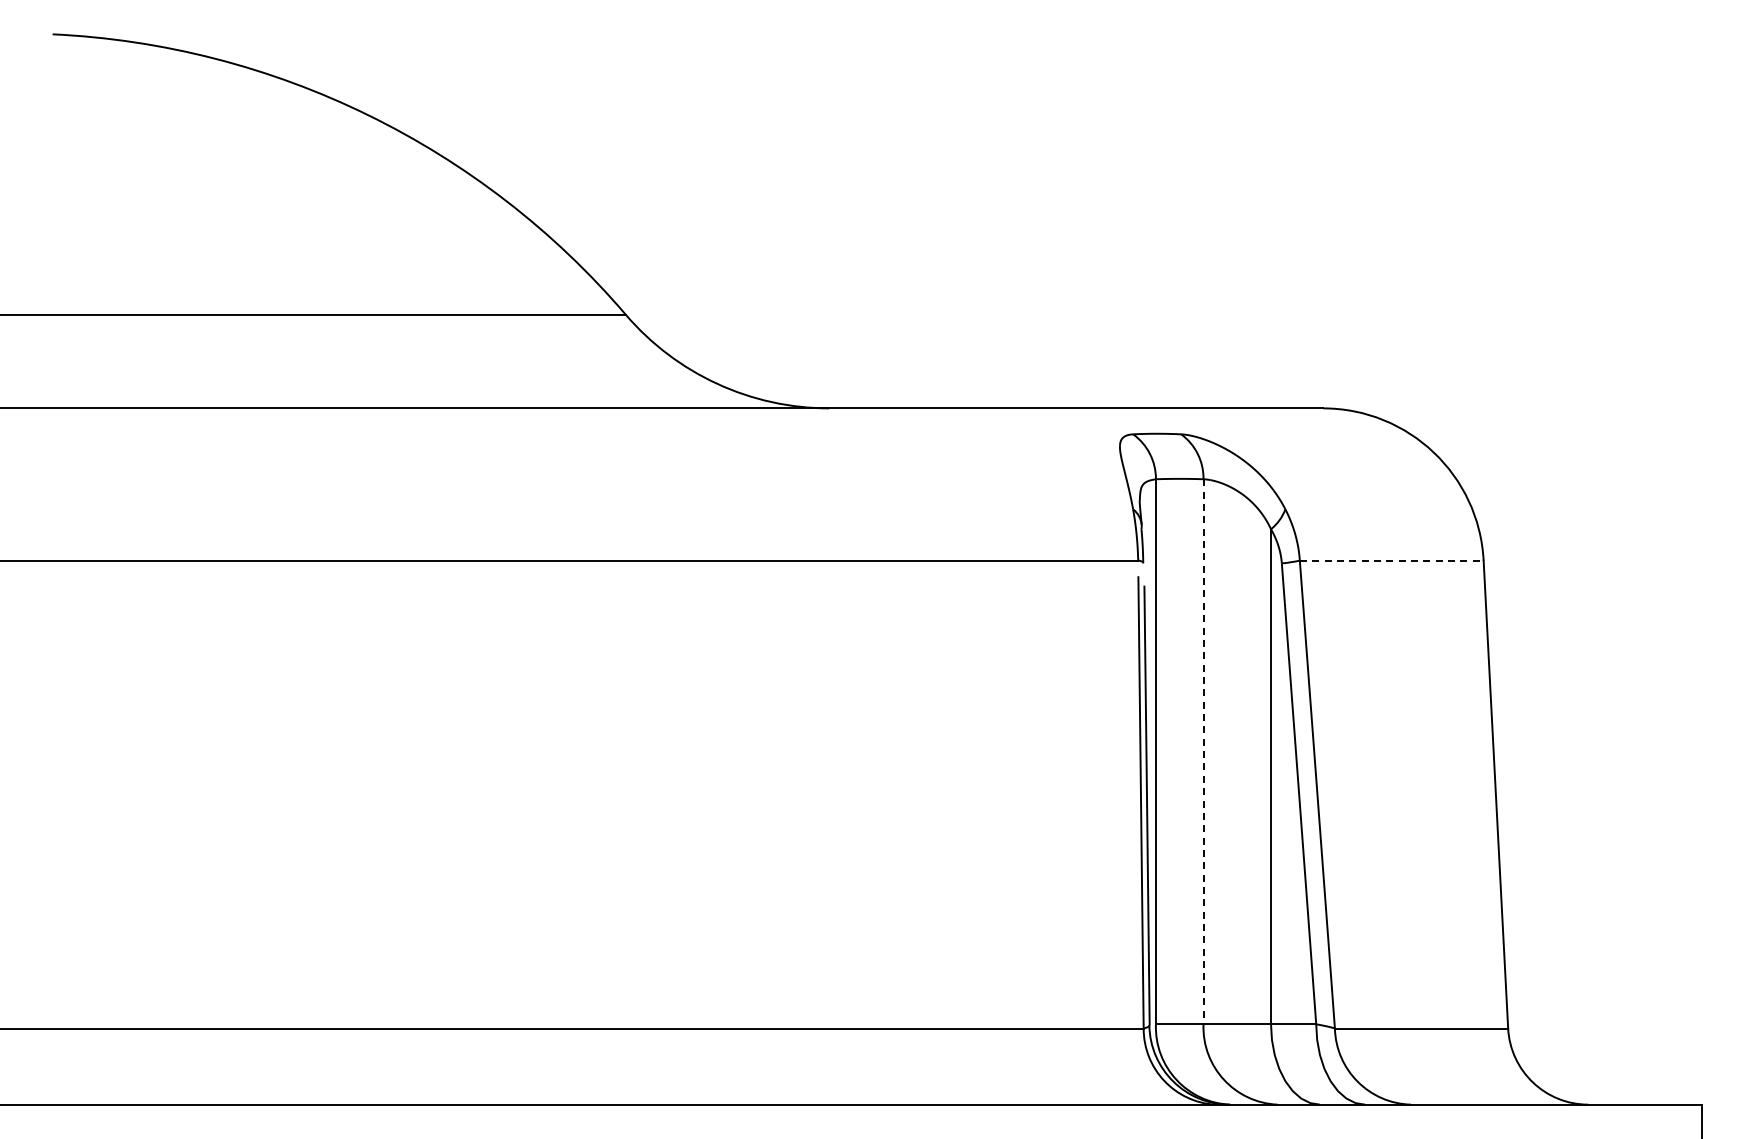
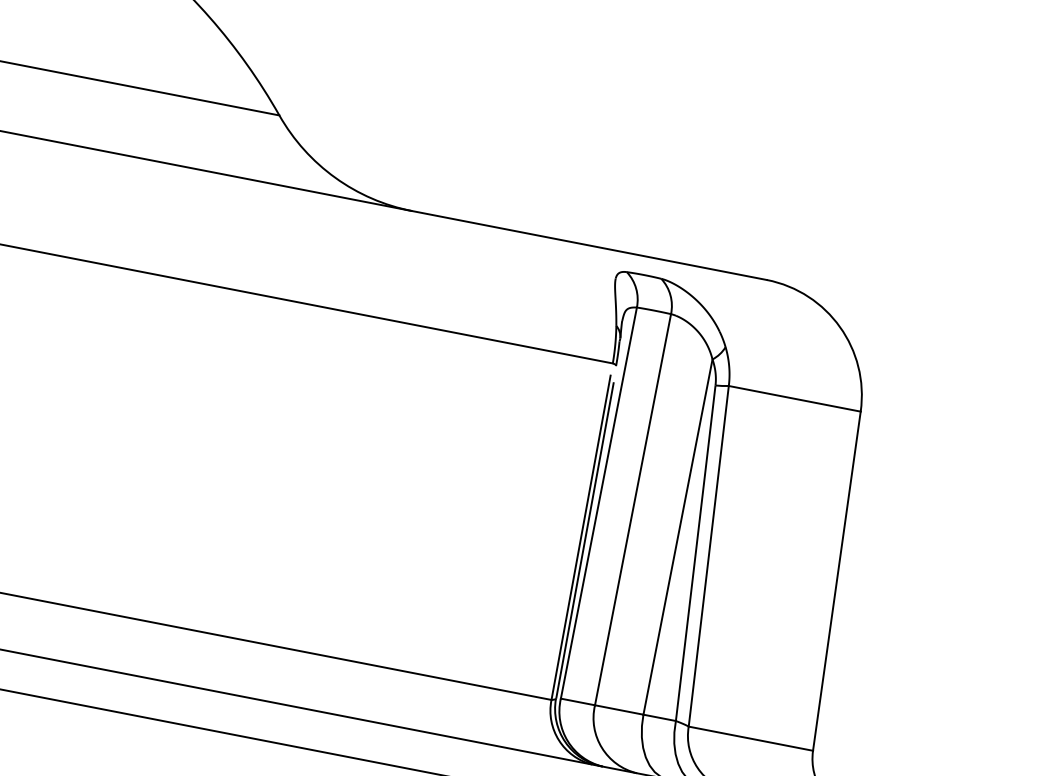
line: (1391, 560) -> (794, 398), dashed -> solid
line: (1203, 751) -> (633, 509), dashed -> solid

